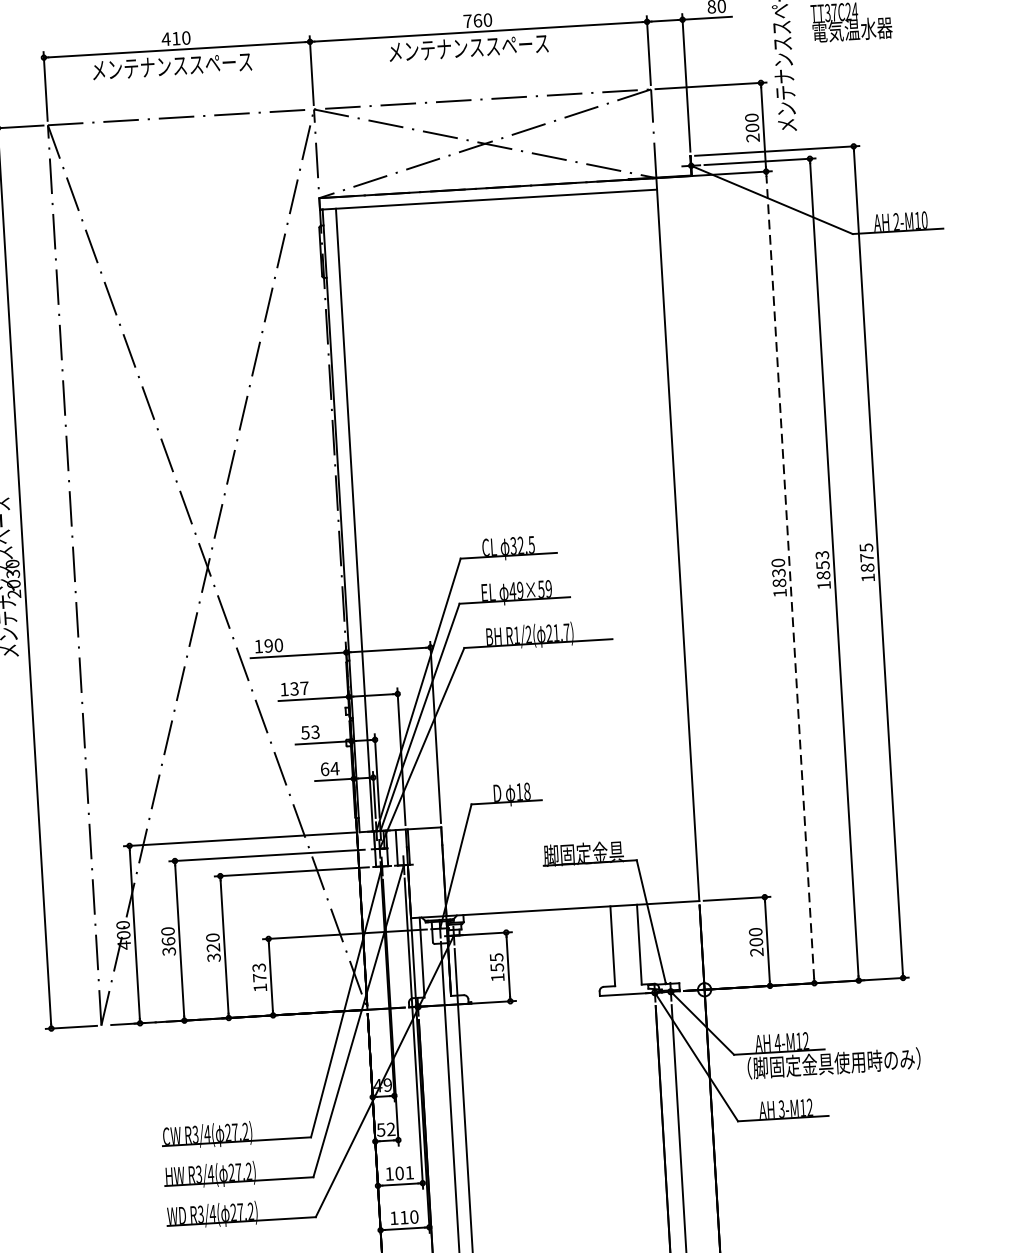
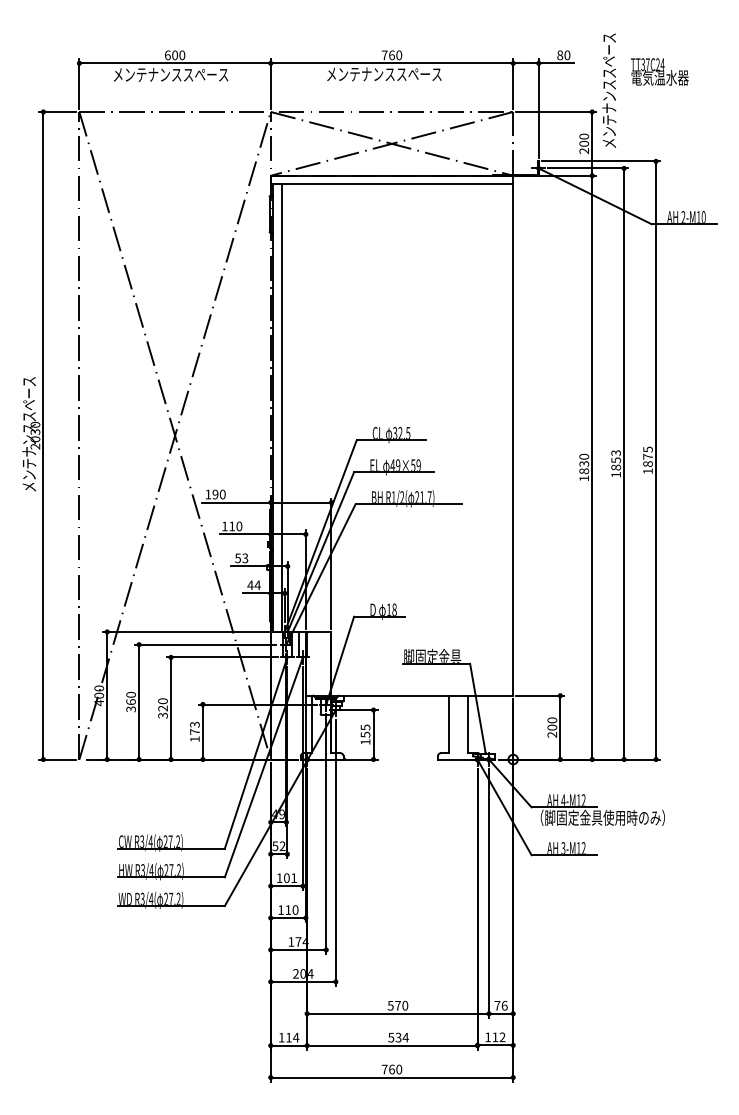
text: (169, 39) -> (170, 55), 410 -> 600
line: (790, 577) -> (592, 467), dashed -> solid
text: (299, 688) -> (235, 526), 137 -> 110
text: (324, 769) -> (250, 585), 64 -> 44

